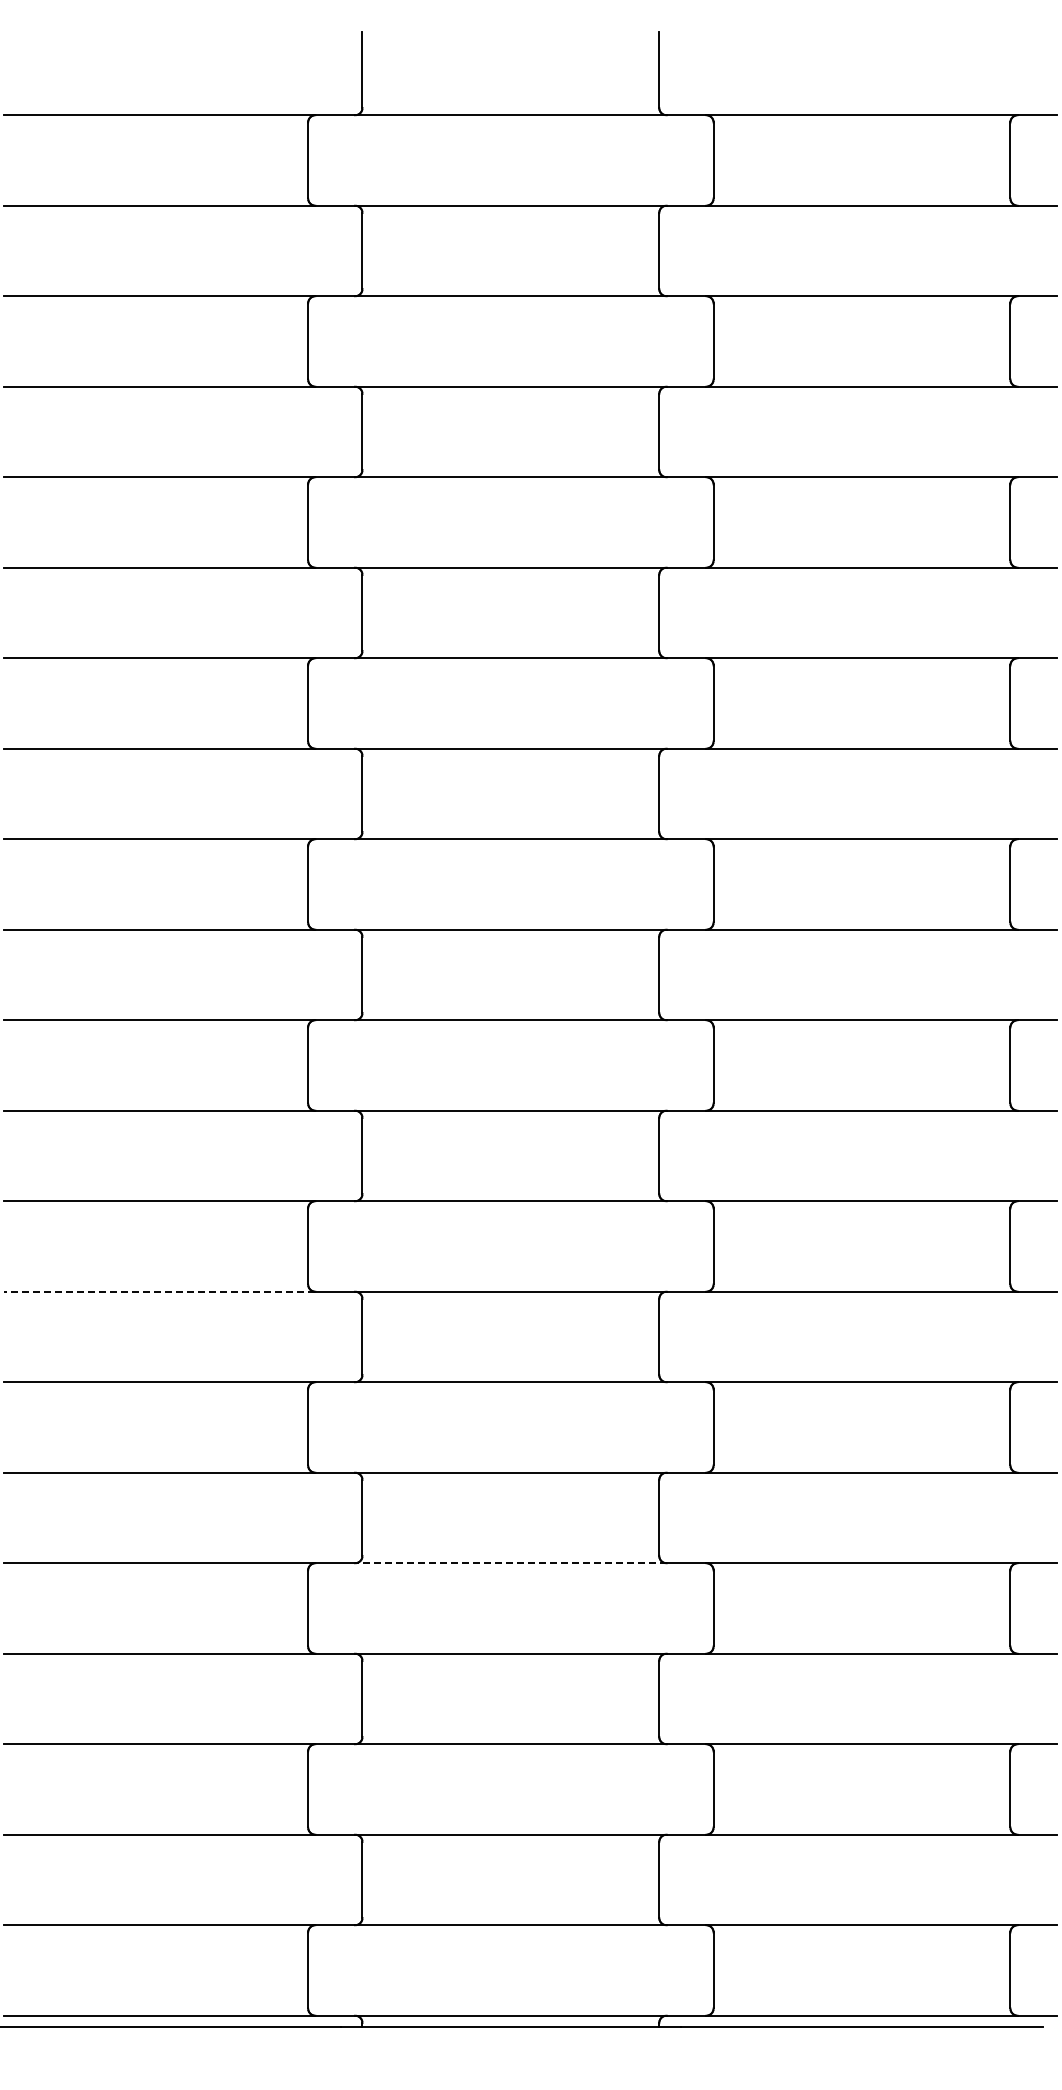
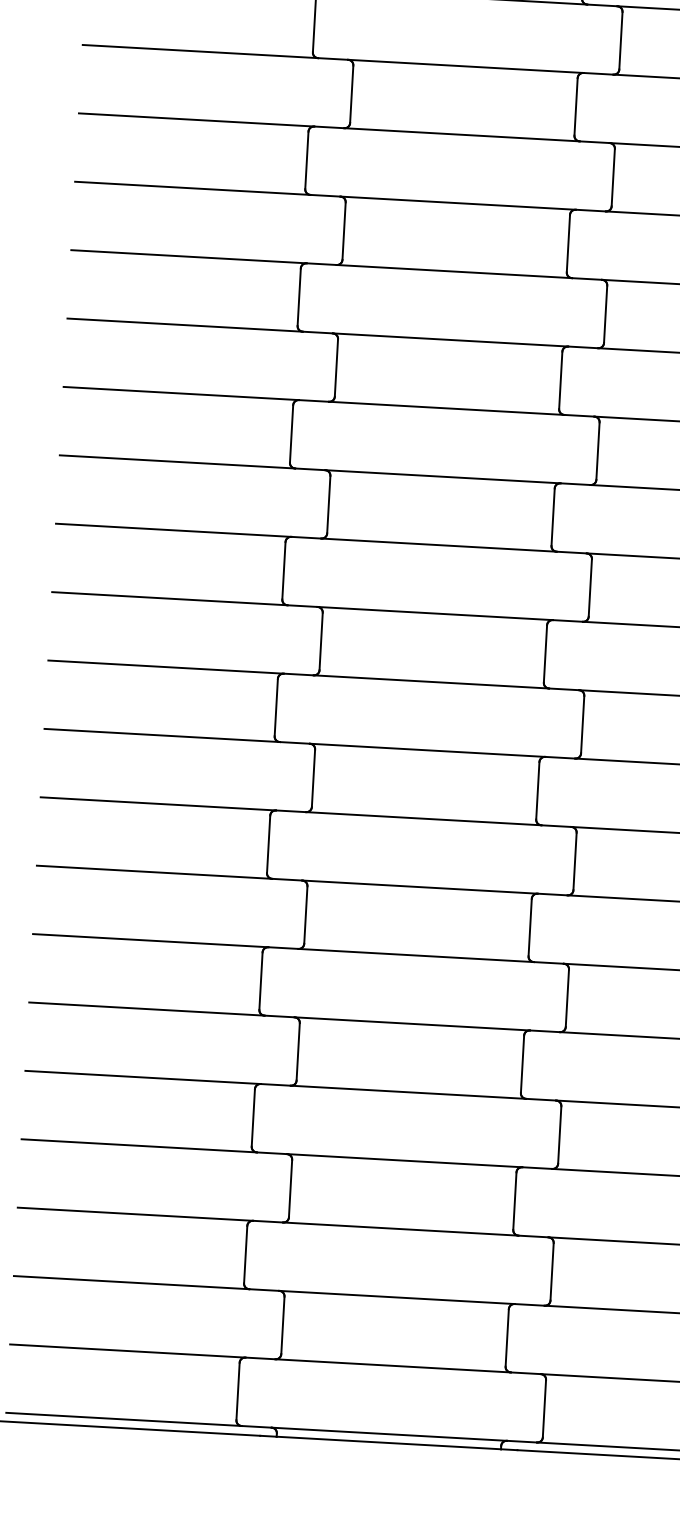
line: (159, 1291) -> (154, 872), dashed -> solid
line: (510, 1563) -> (408, 1092), dashed -> solid

